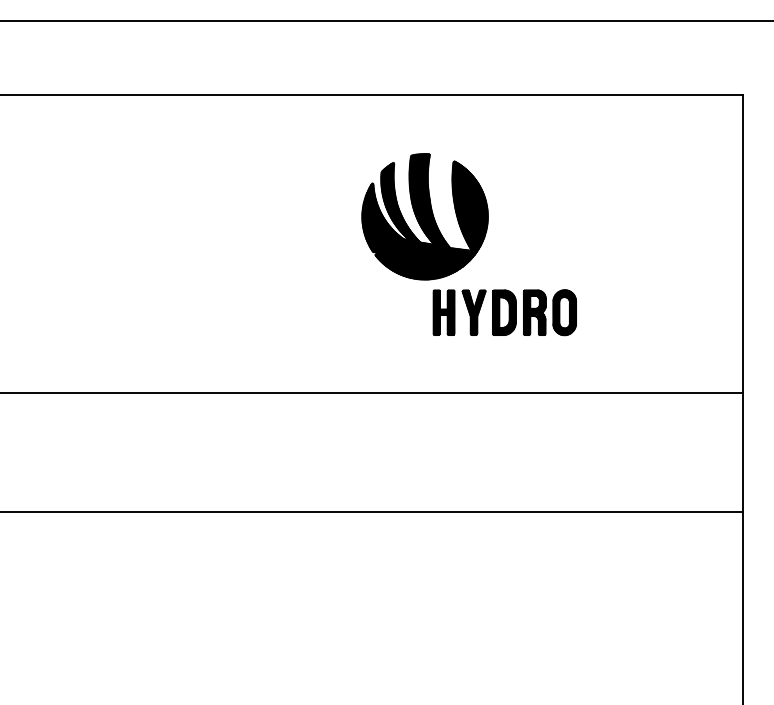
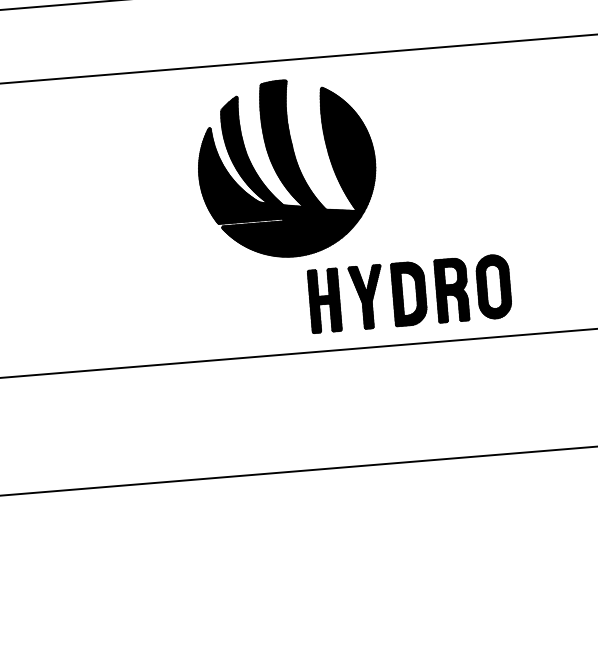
part: (468, 244) -> (351, 202), size x1.43

